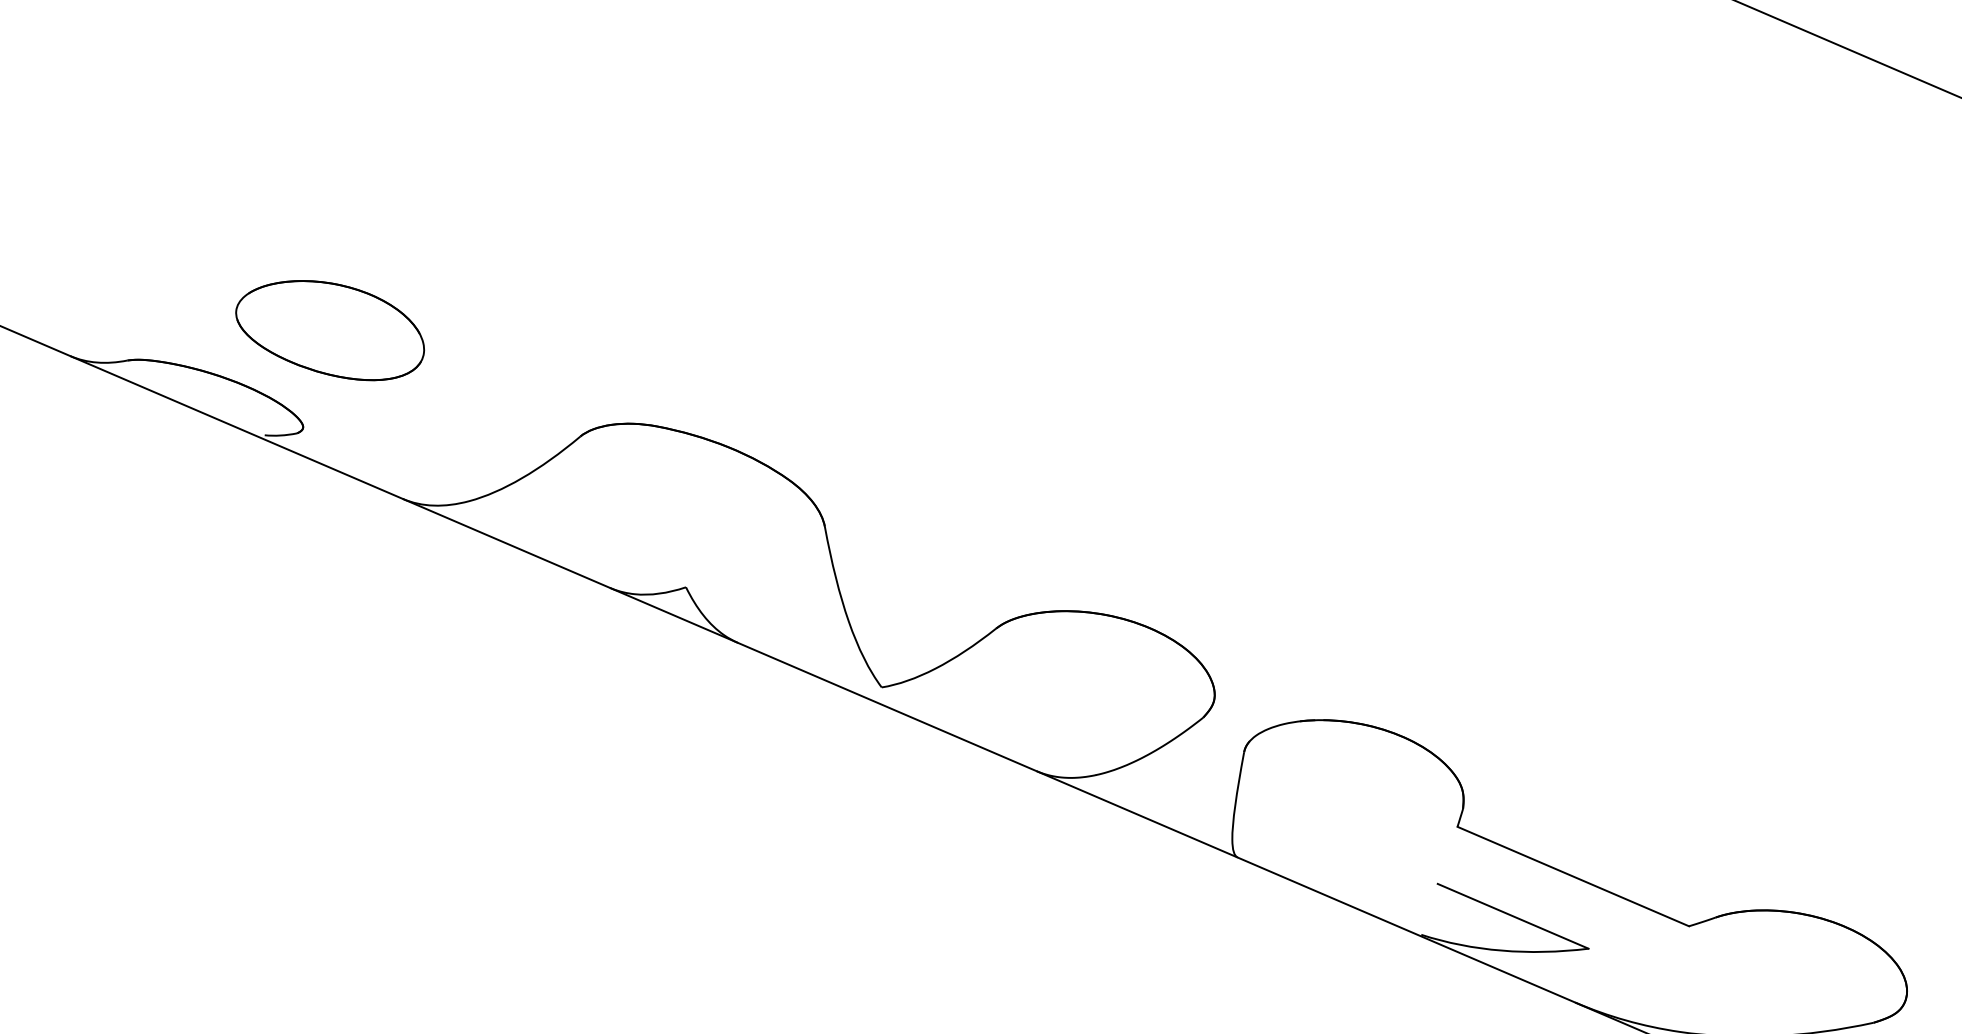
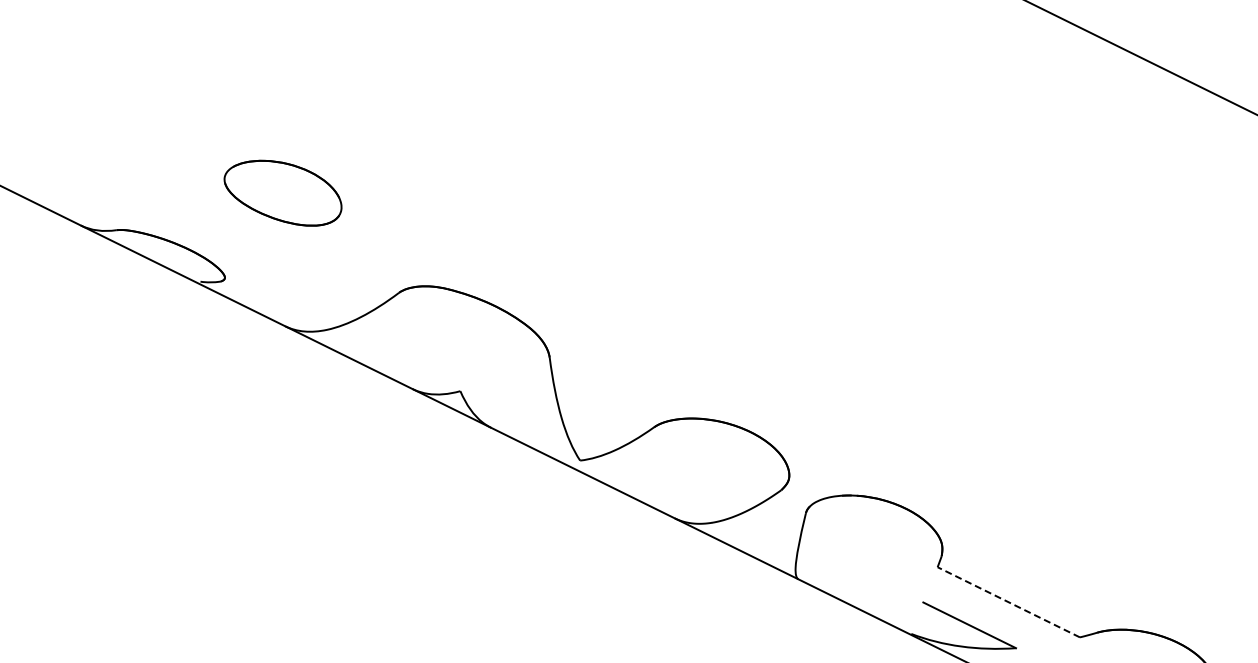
part: (329, 329) -> (282, 192), moved
line: (1572, 876) -> (1008, 602), solid -> dashed

